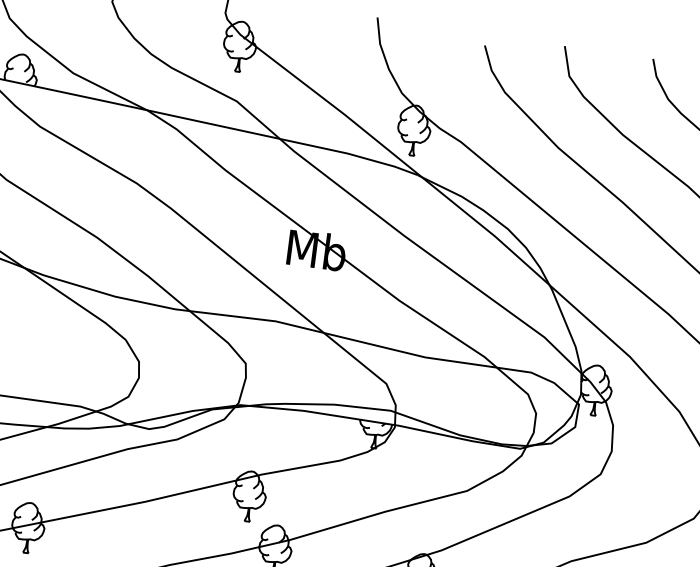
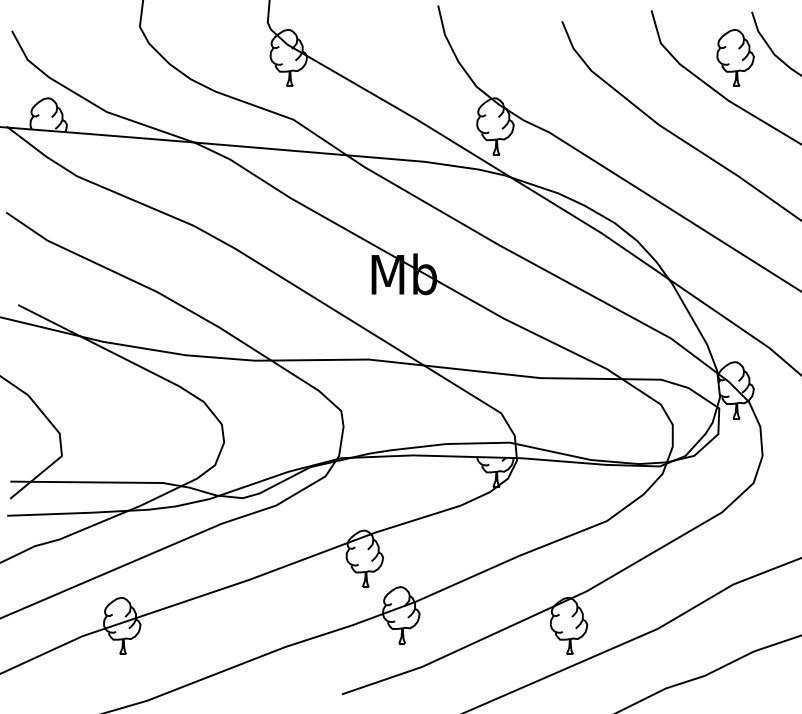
part: (633, 97) -> (735, 57), added

